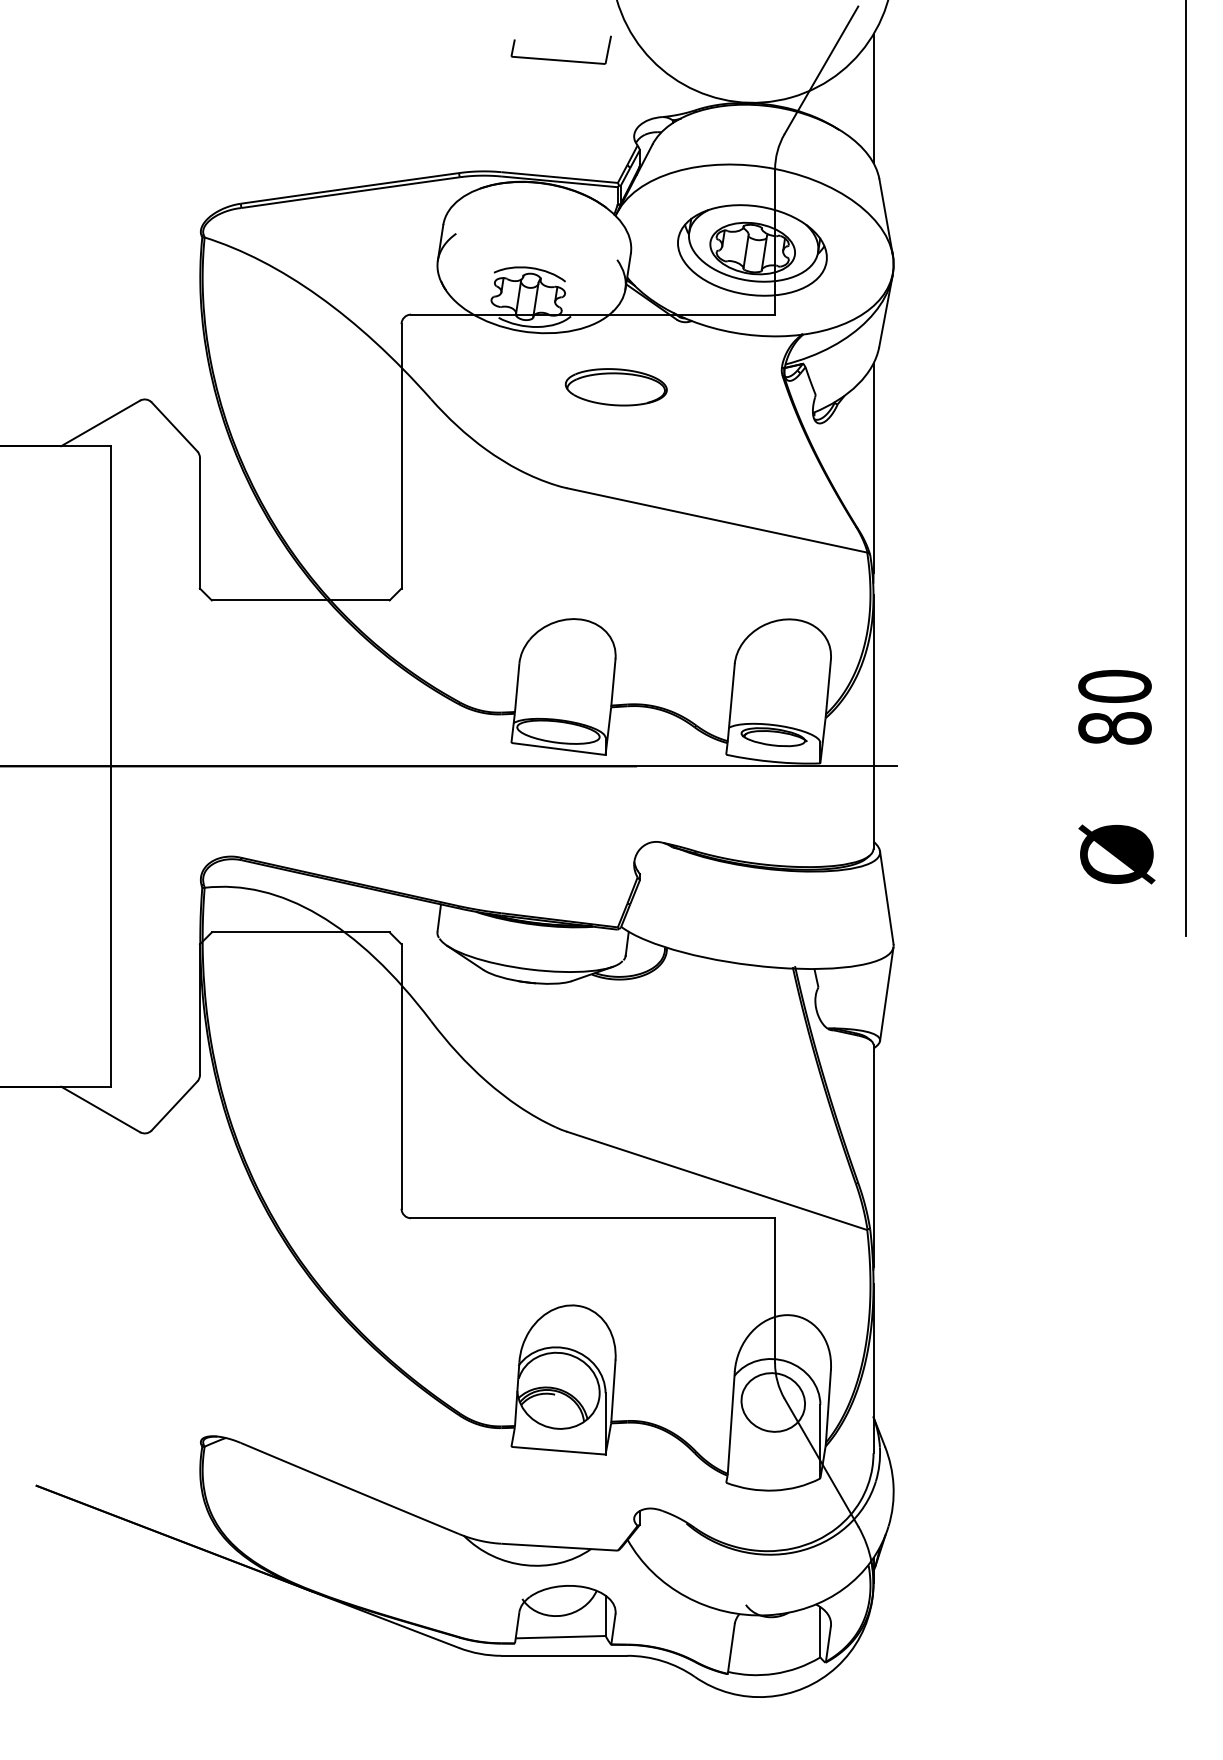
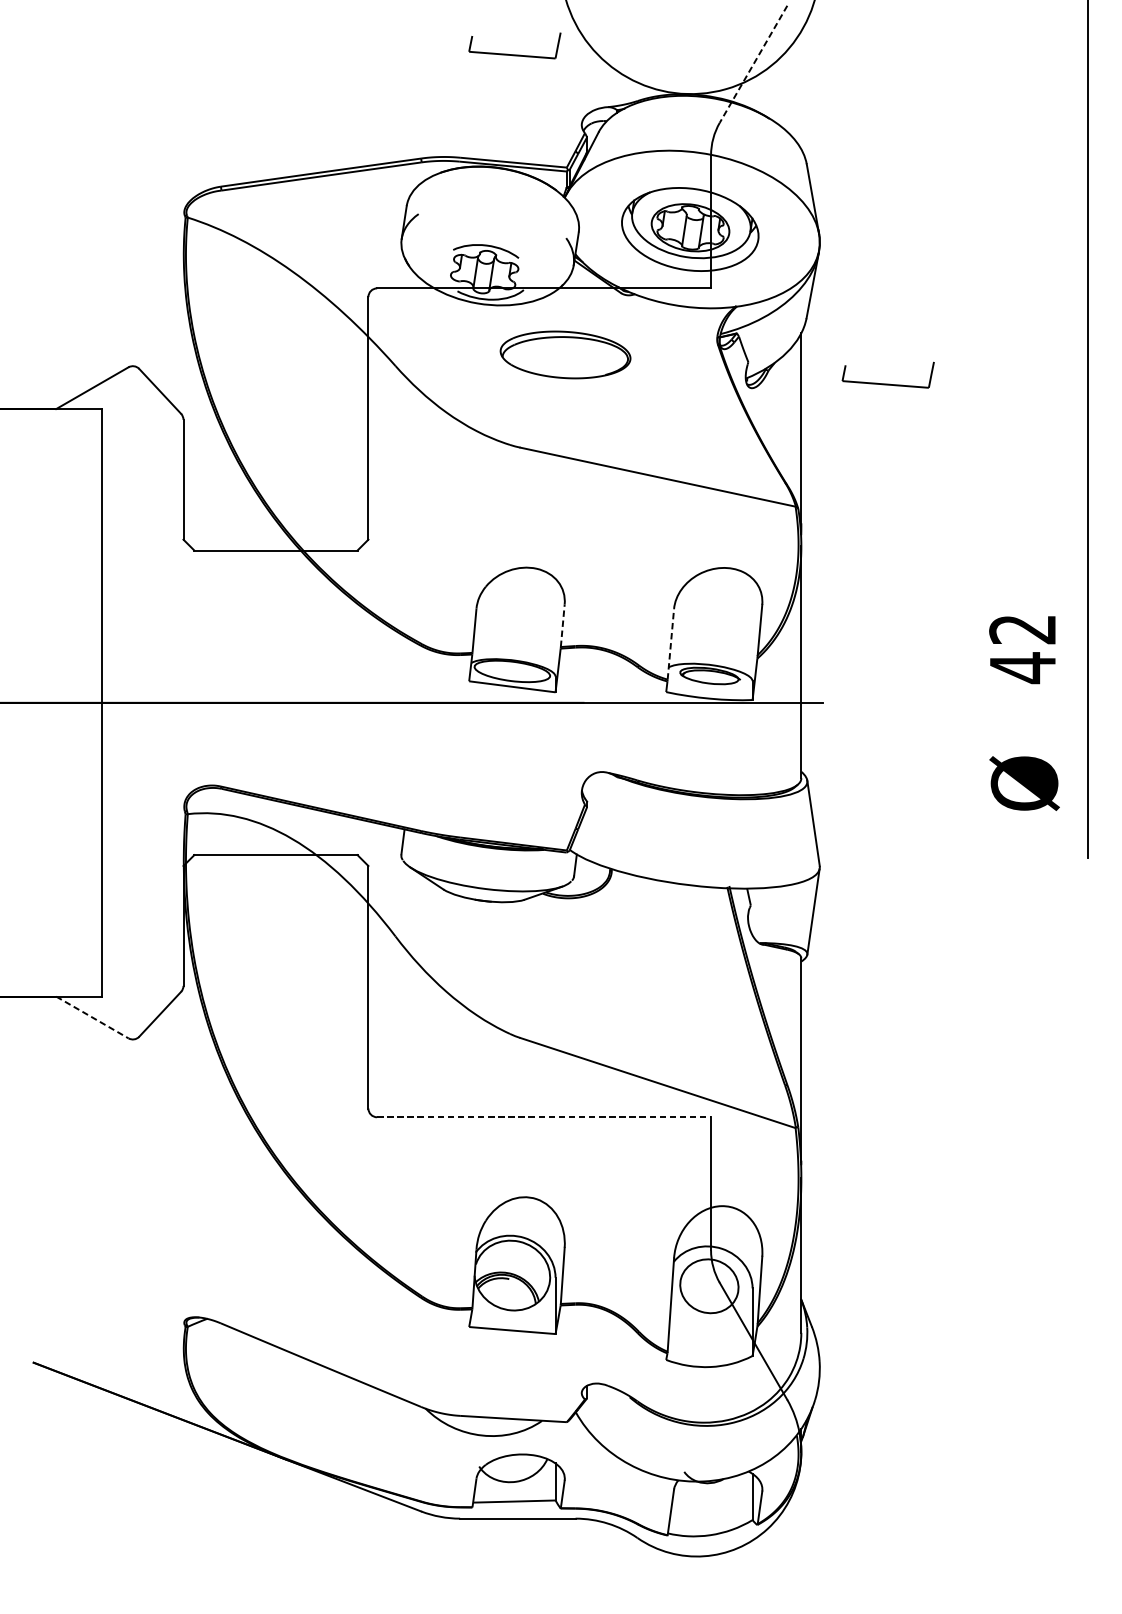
line: (821, 70) -> (753, 64), solid -> dashed
line: (873, 99) -> (801, 91), removed
part: (615, 387) -> (564, 355), size x1.4
part: (967, 418) -> (887, 383), added
line: (613, 681) -> (562, 624), solid -> dashed
line: (731, 702) -> (671, 644), solid -> dashed
text: (1114, 708) -> (1022, 649), 80 -> 42
line: (100, 1109) -> (92, 1017), solid -> dashed
line: (593, 1218) -> (544, 1117), solid -> dashed

